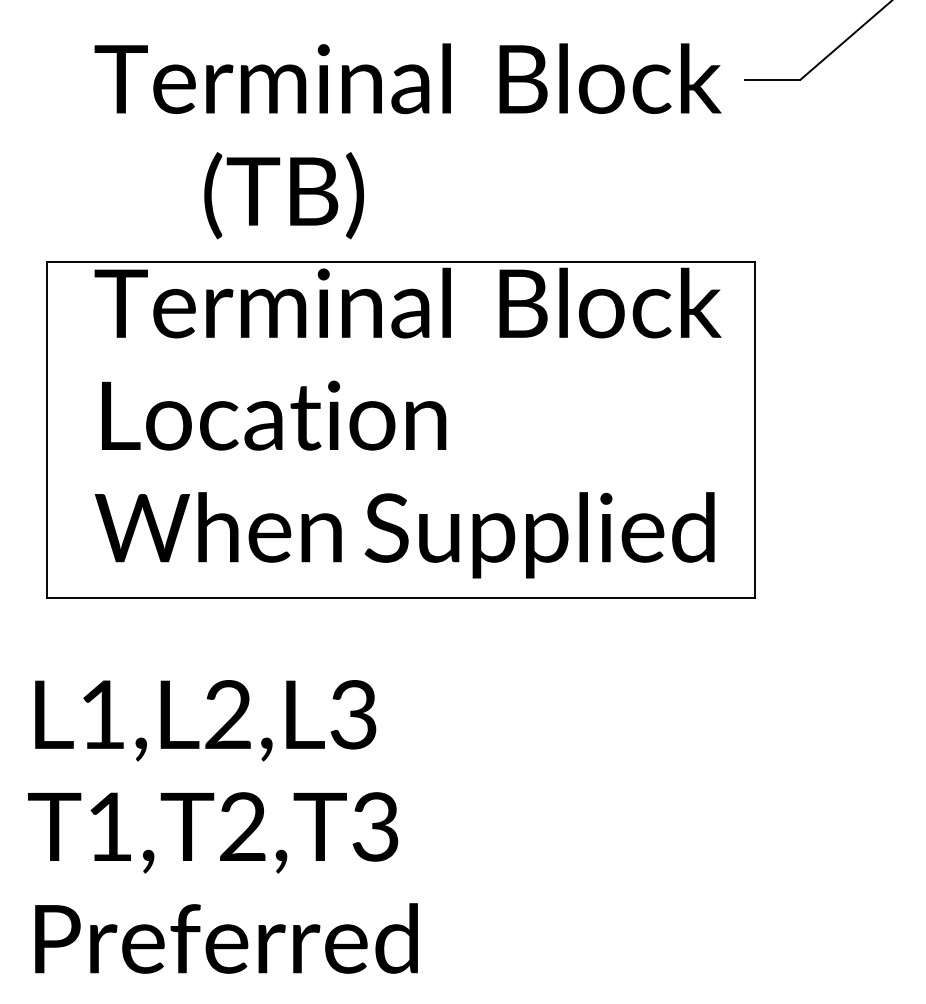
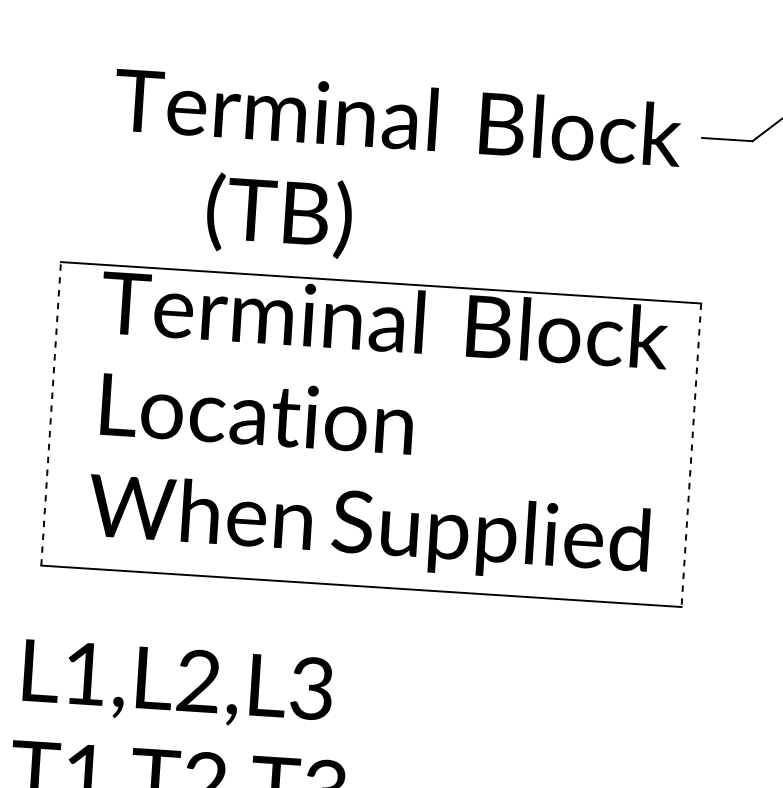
line: (46, 429) -> (51, 413), solid -> dashed
line: (755, 430) -> (691, 455), solid -> dashed

